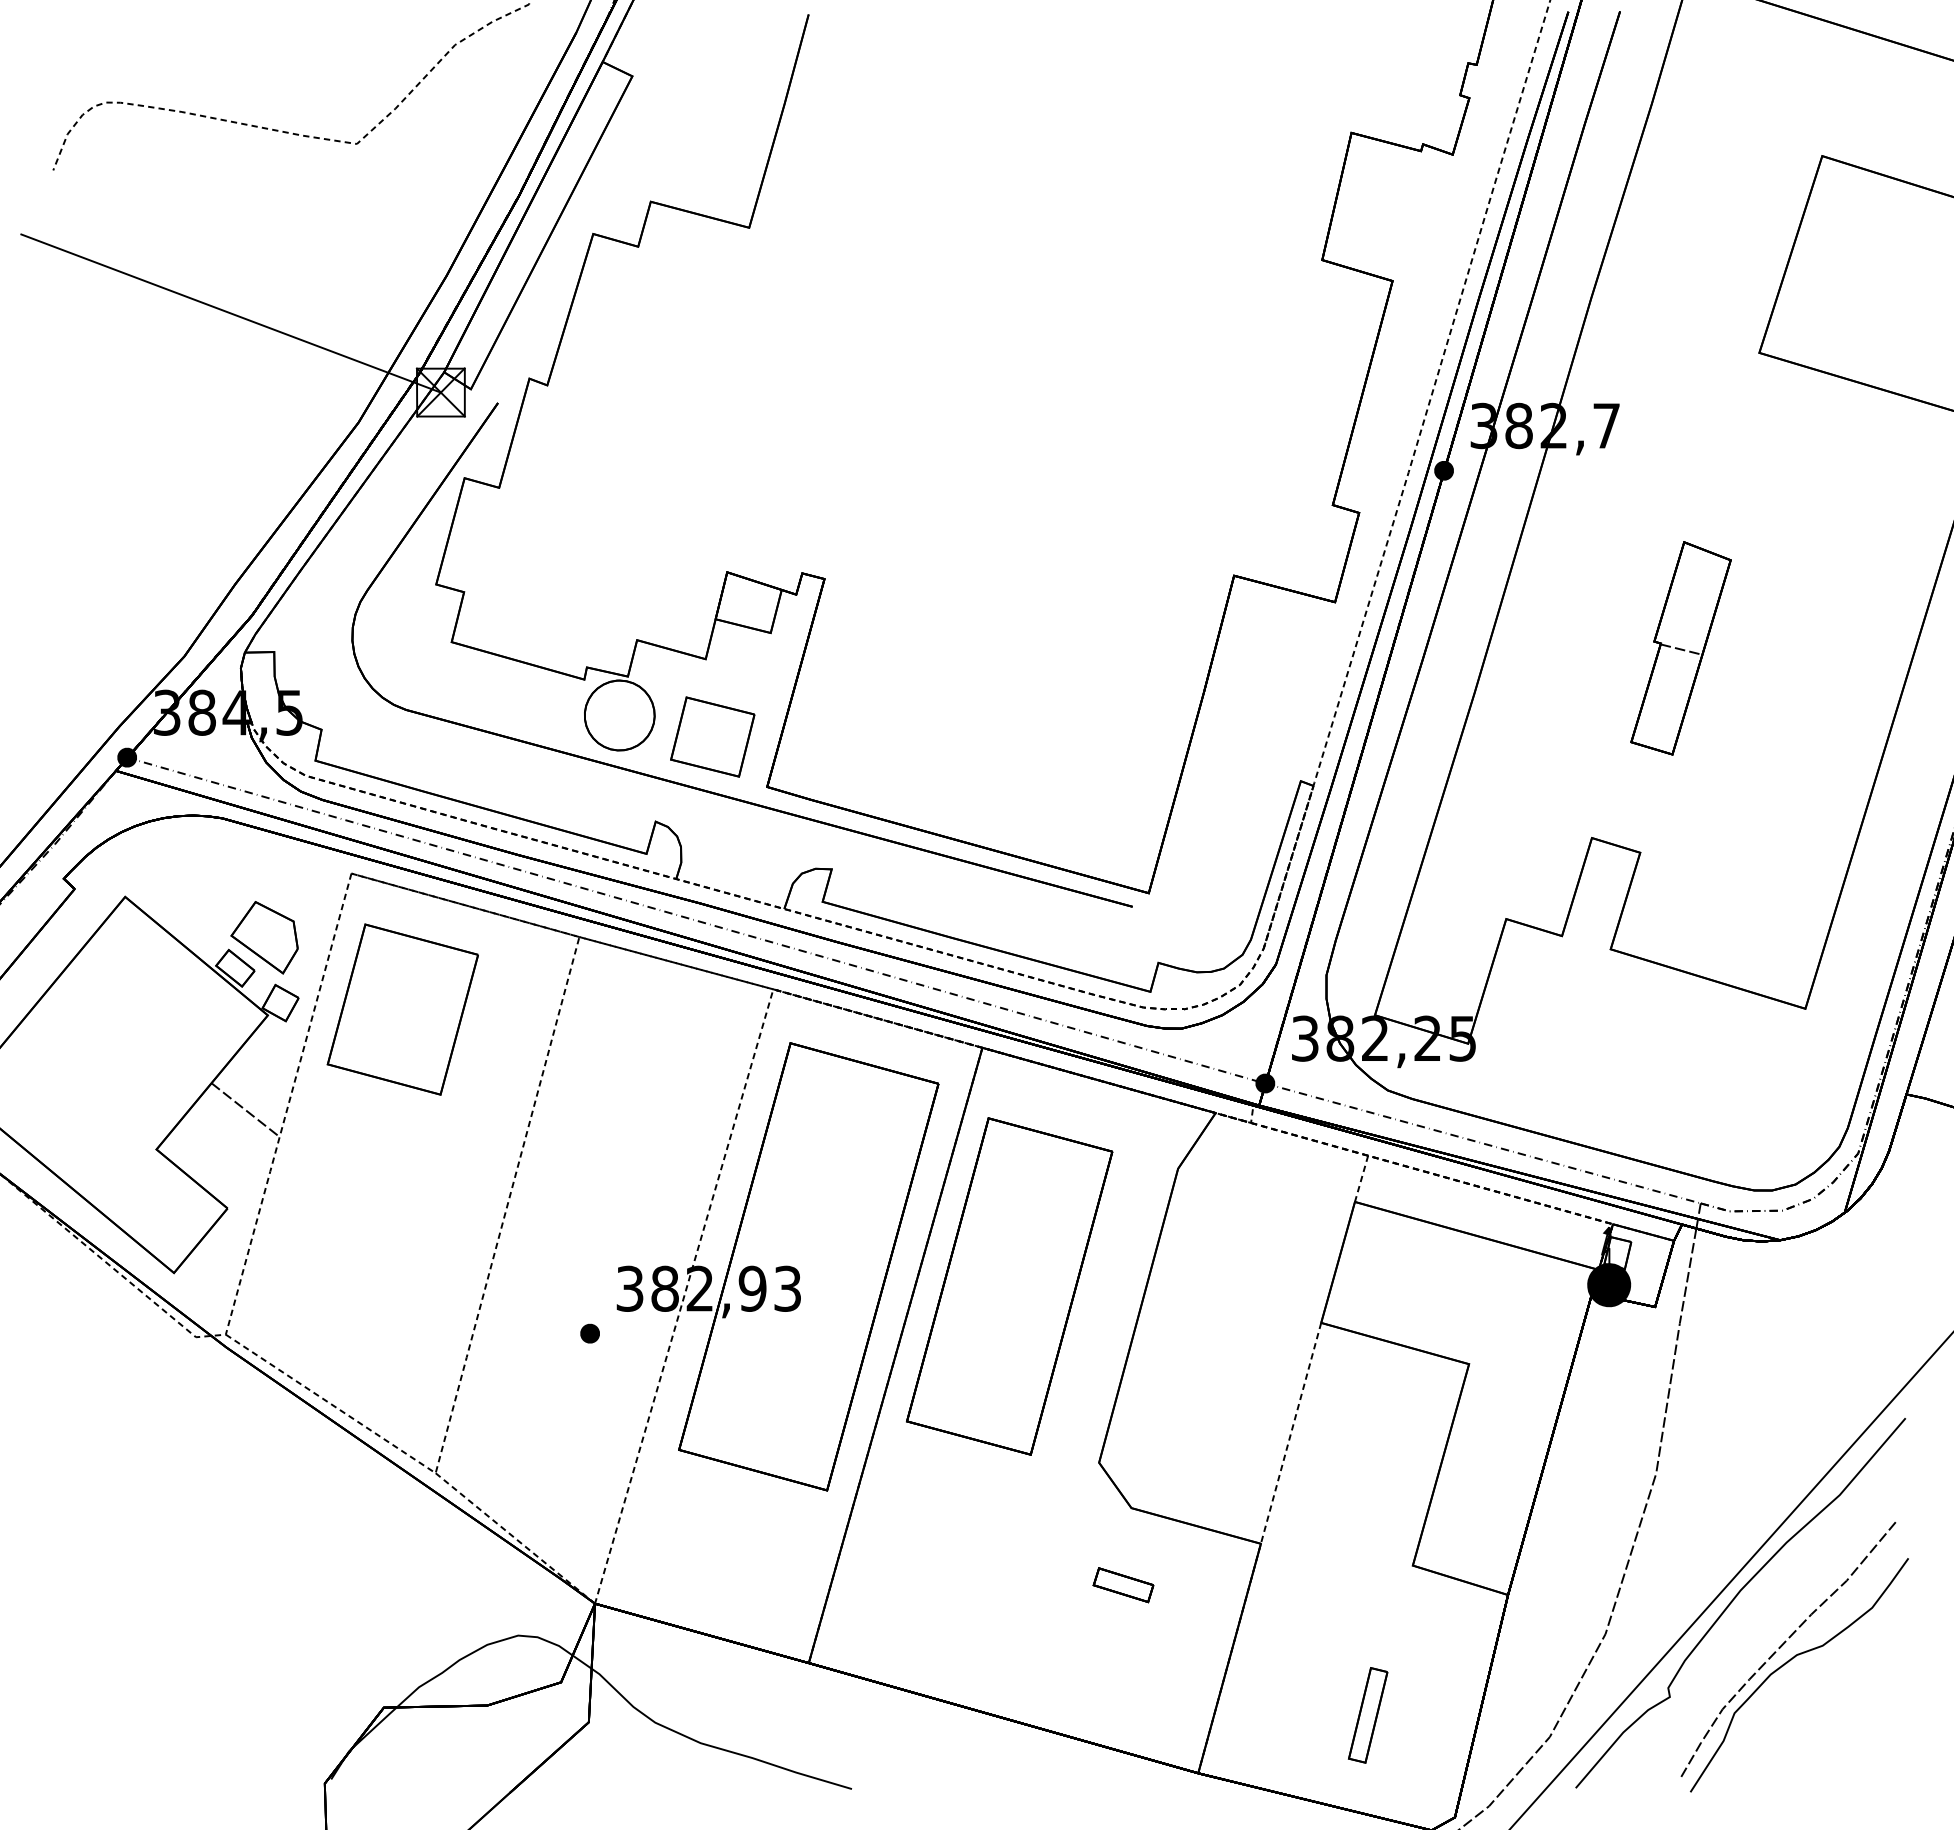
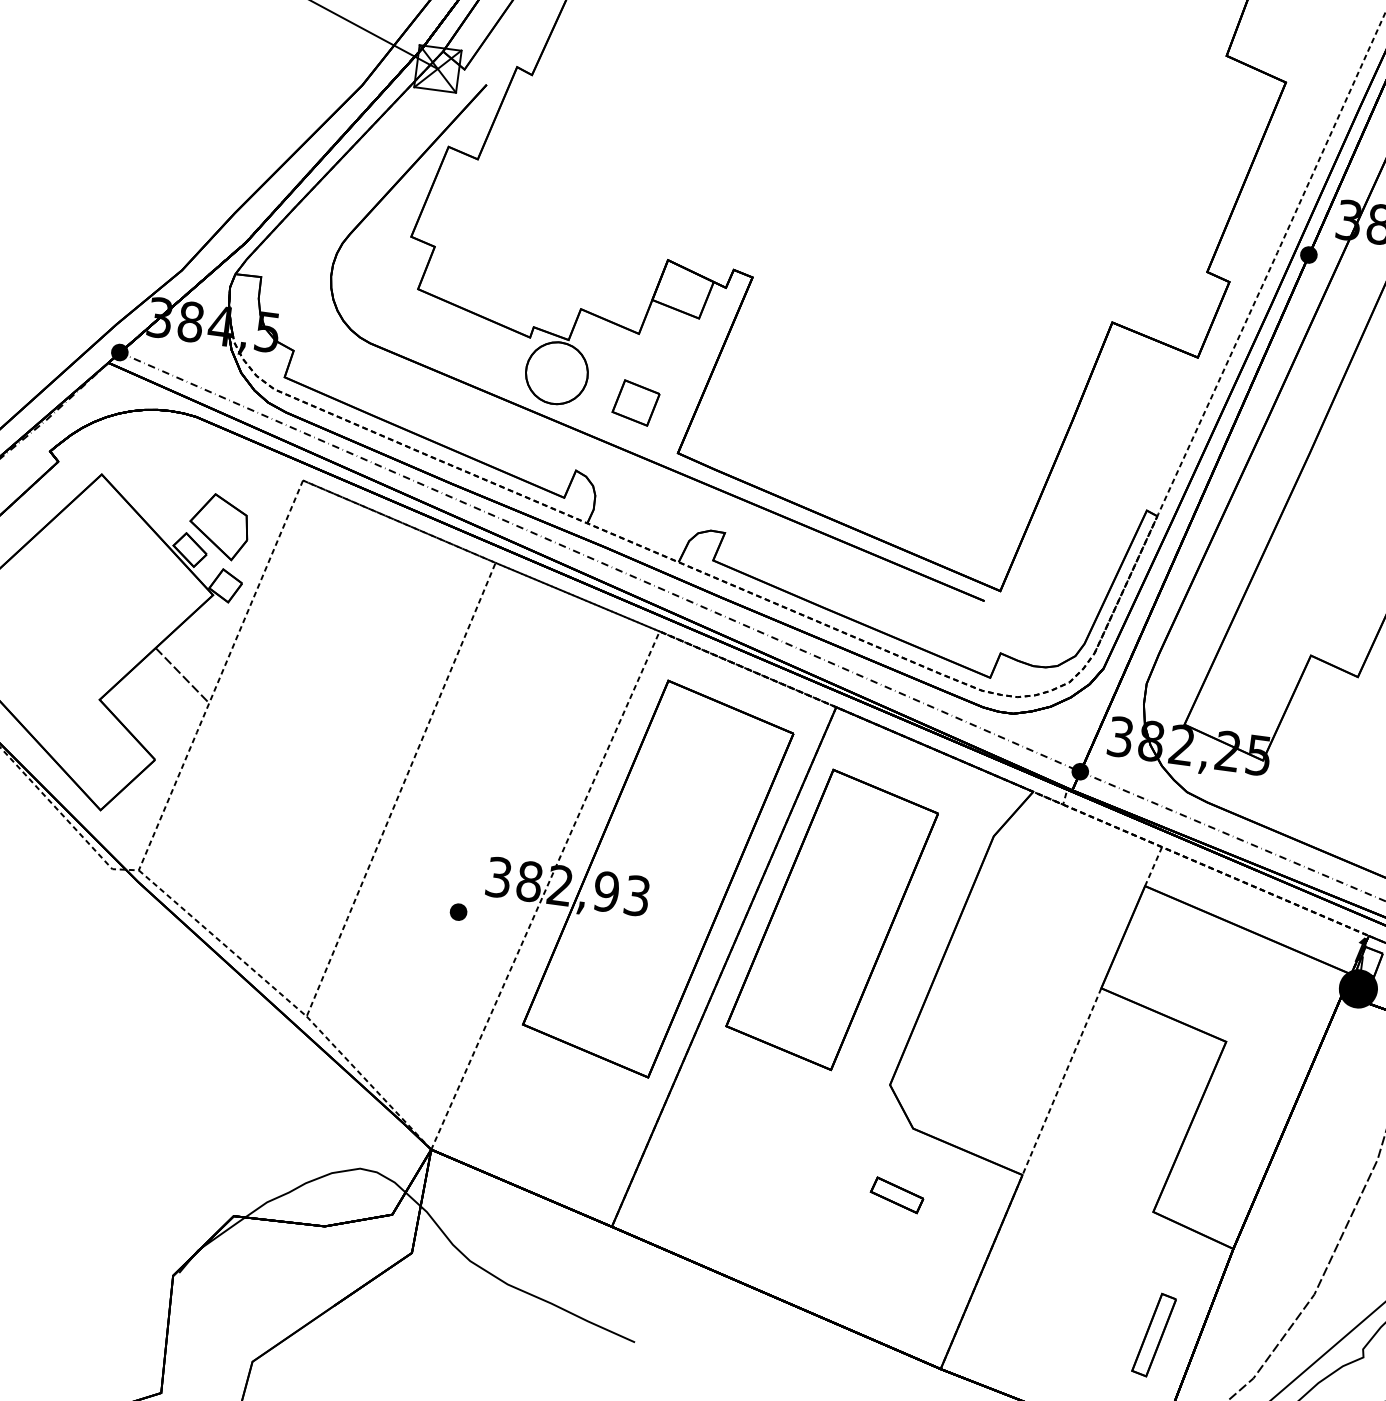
part: (712, 736) -> (635, 402), size x0.6
part: (402, 1009) -> (331, 605), removed
part: (1367, 1715) -> (1153, 1335), moved

